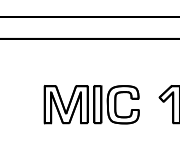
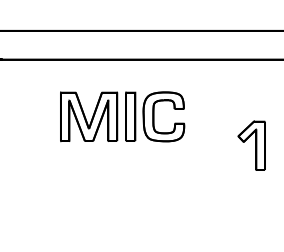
part: (91, 104) -> (122, 116), moved

